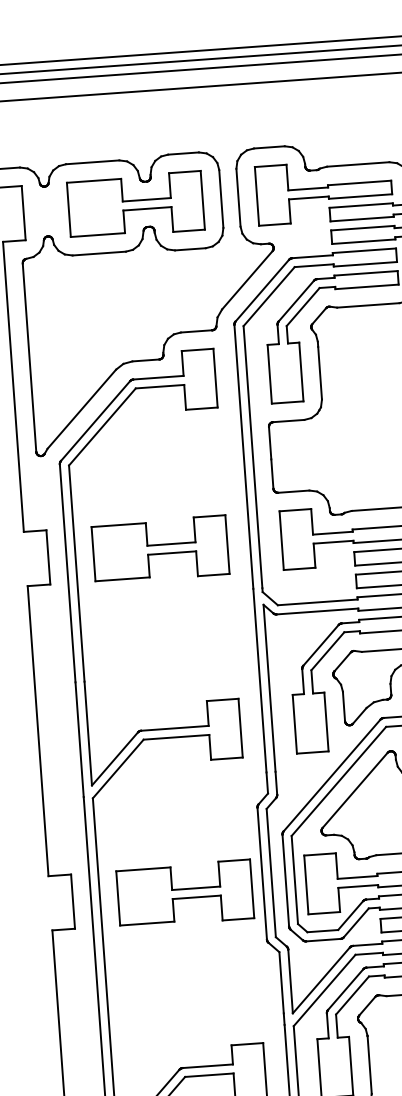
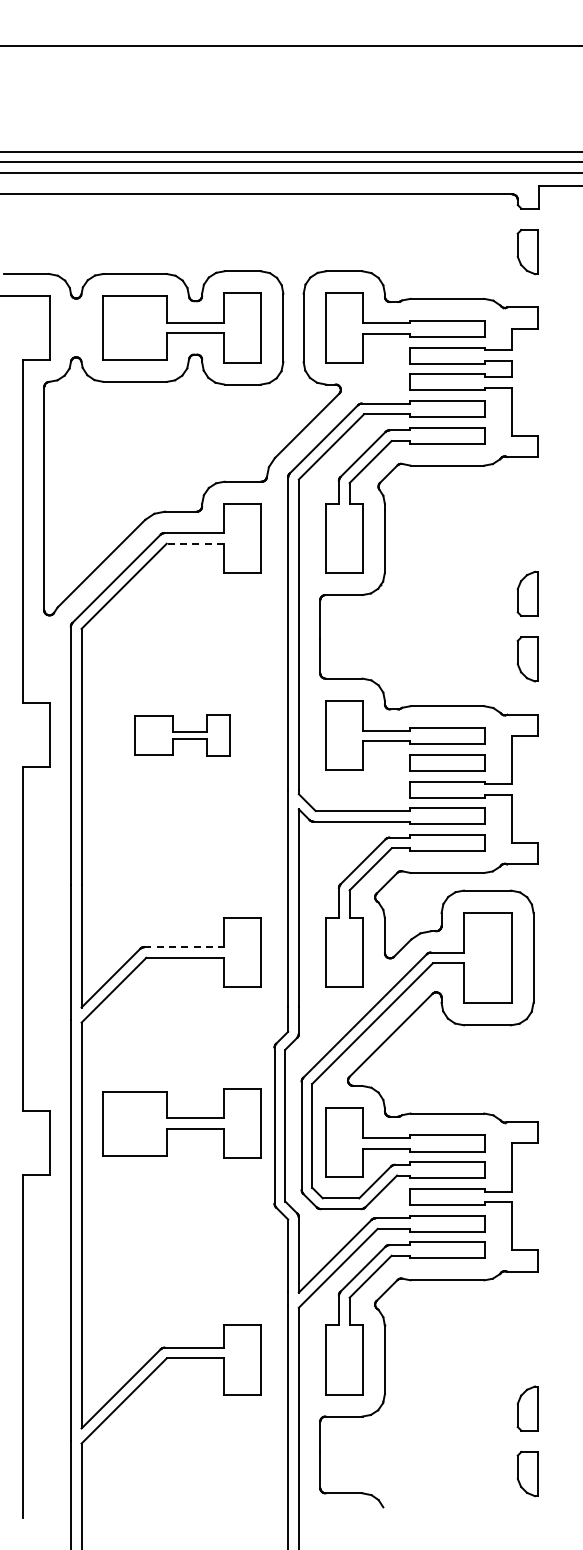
line: (160, 386) -> (195, 543), solid -> dashed
part: (159, 549) -> (181, 735), size x0.6
line: (175, 728) -> (184, 947), solid -> dashed
part: (184, 893) -> (181, 1123), moved

